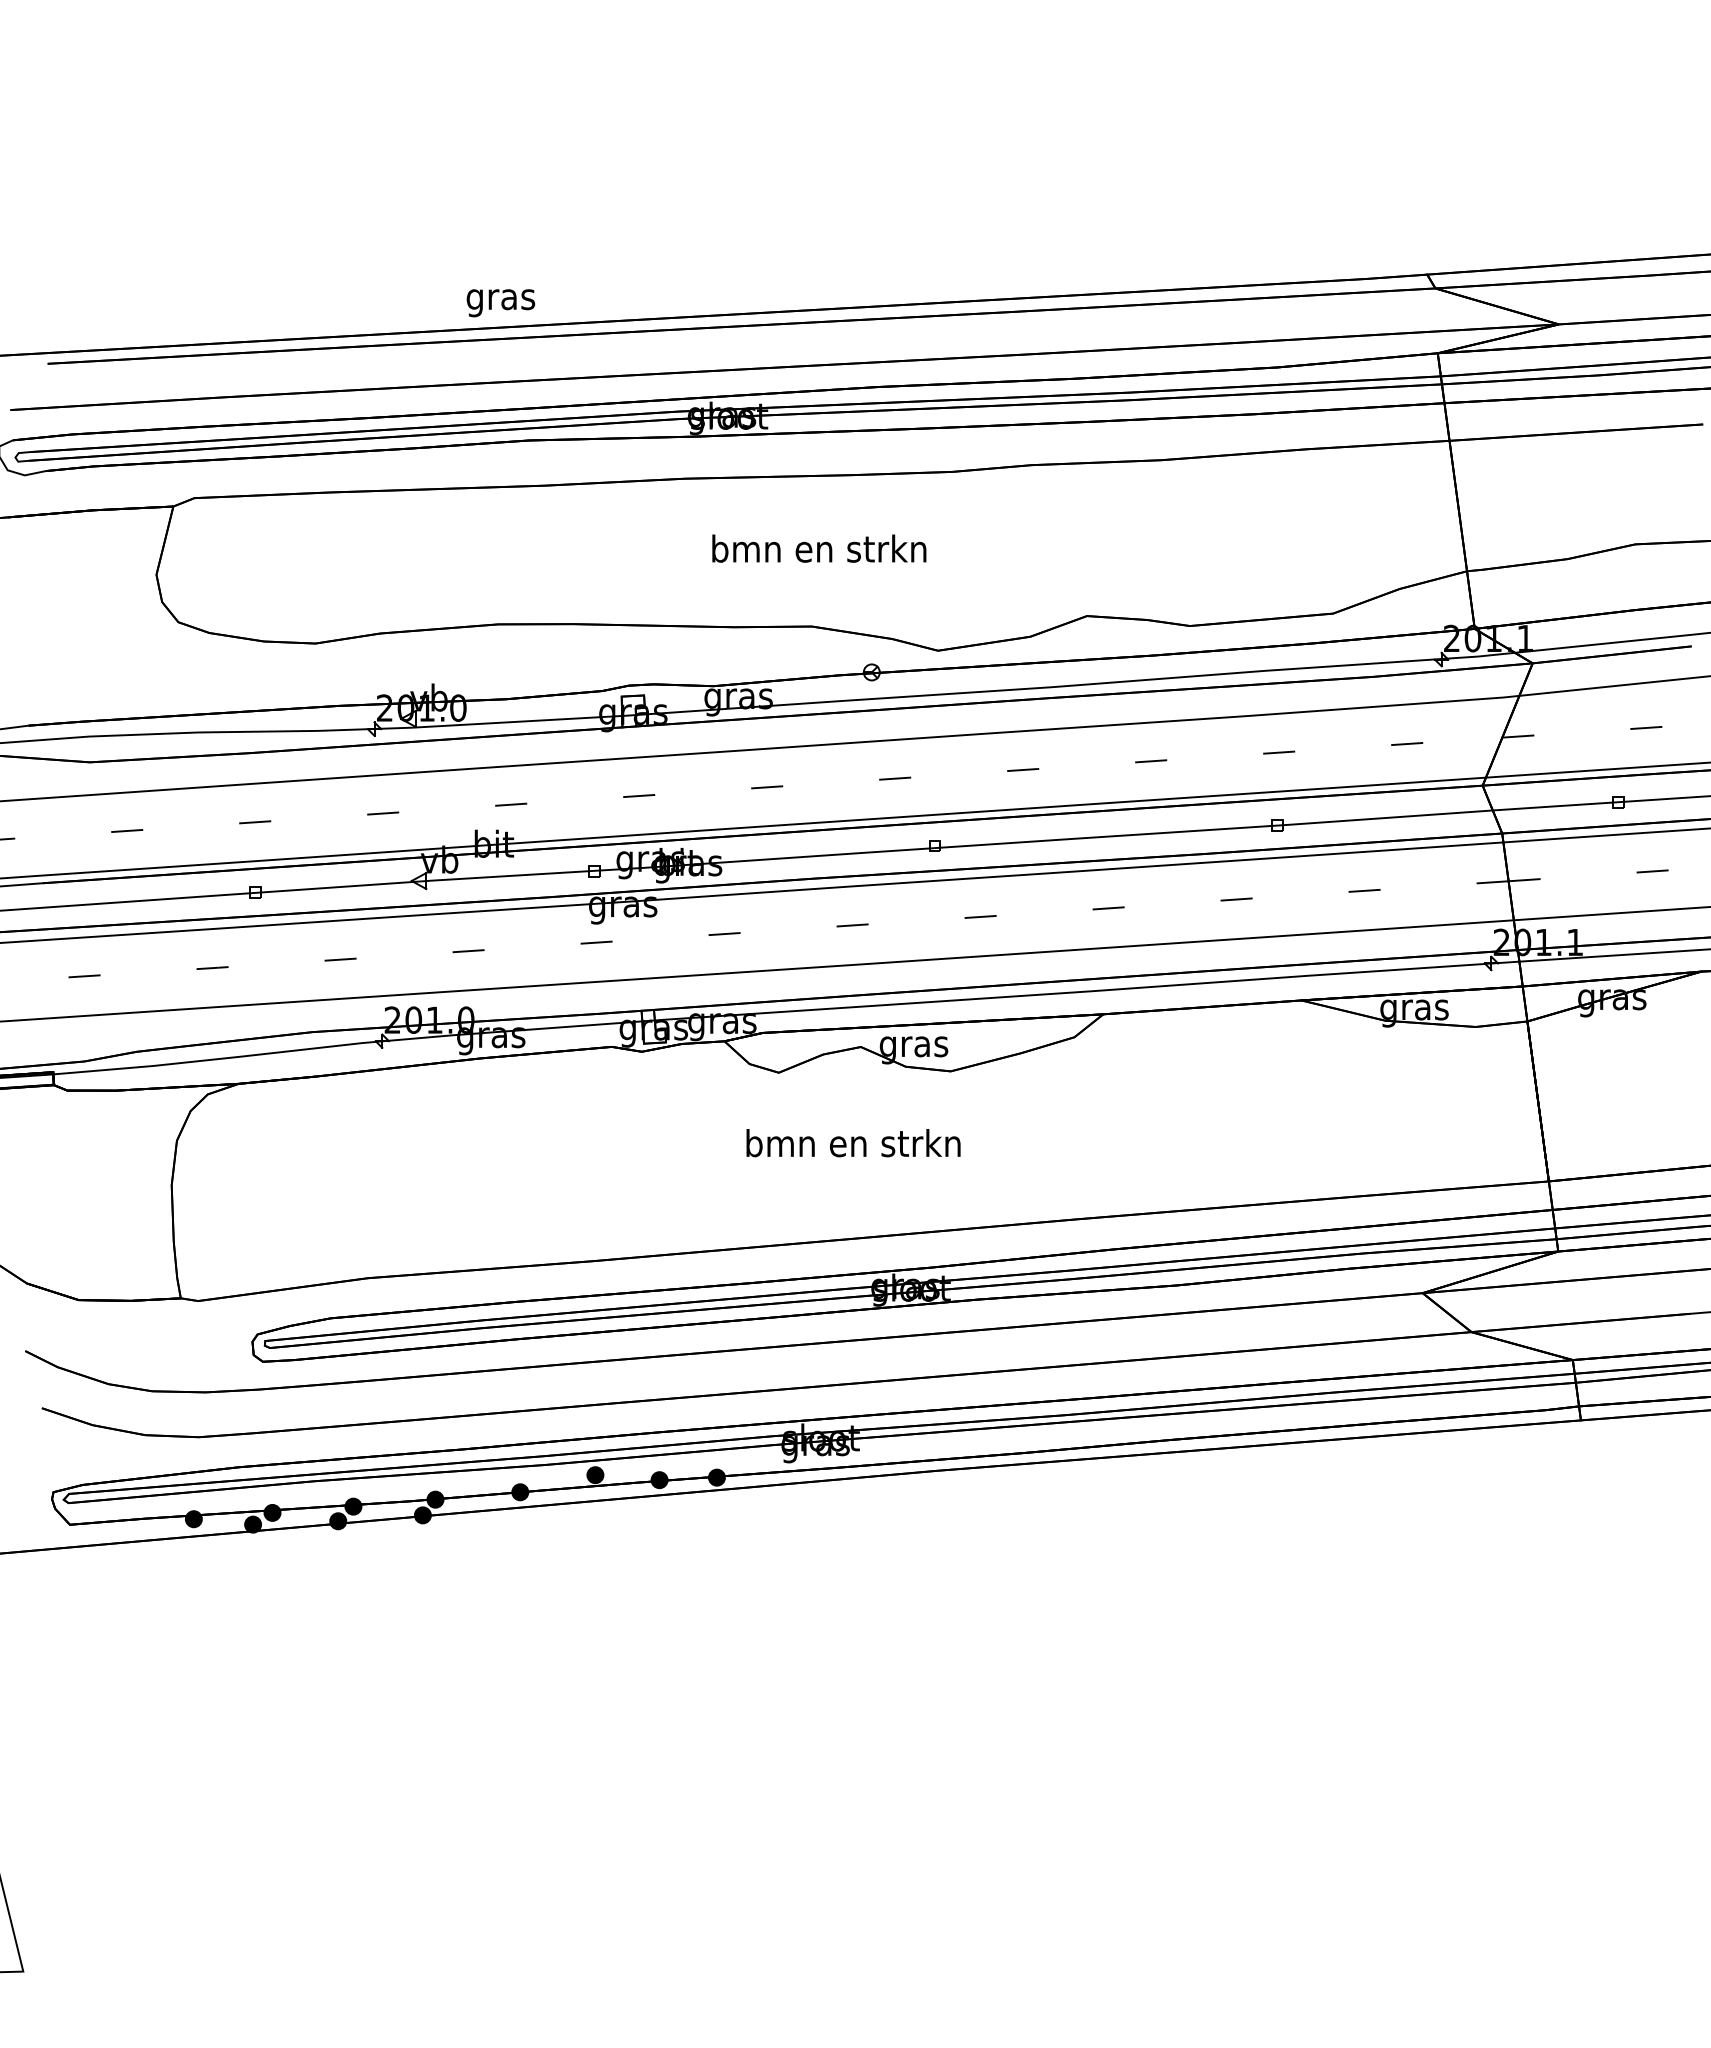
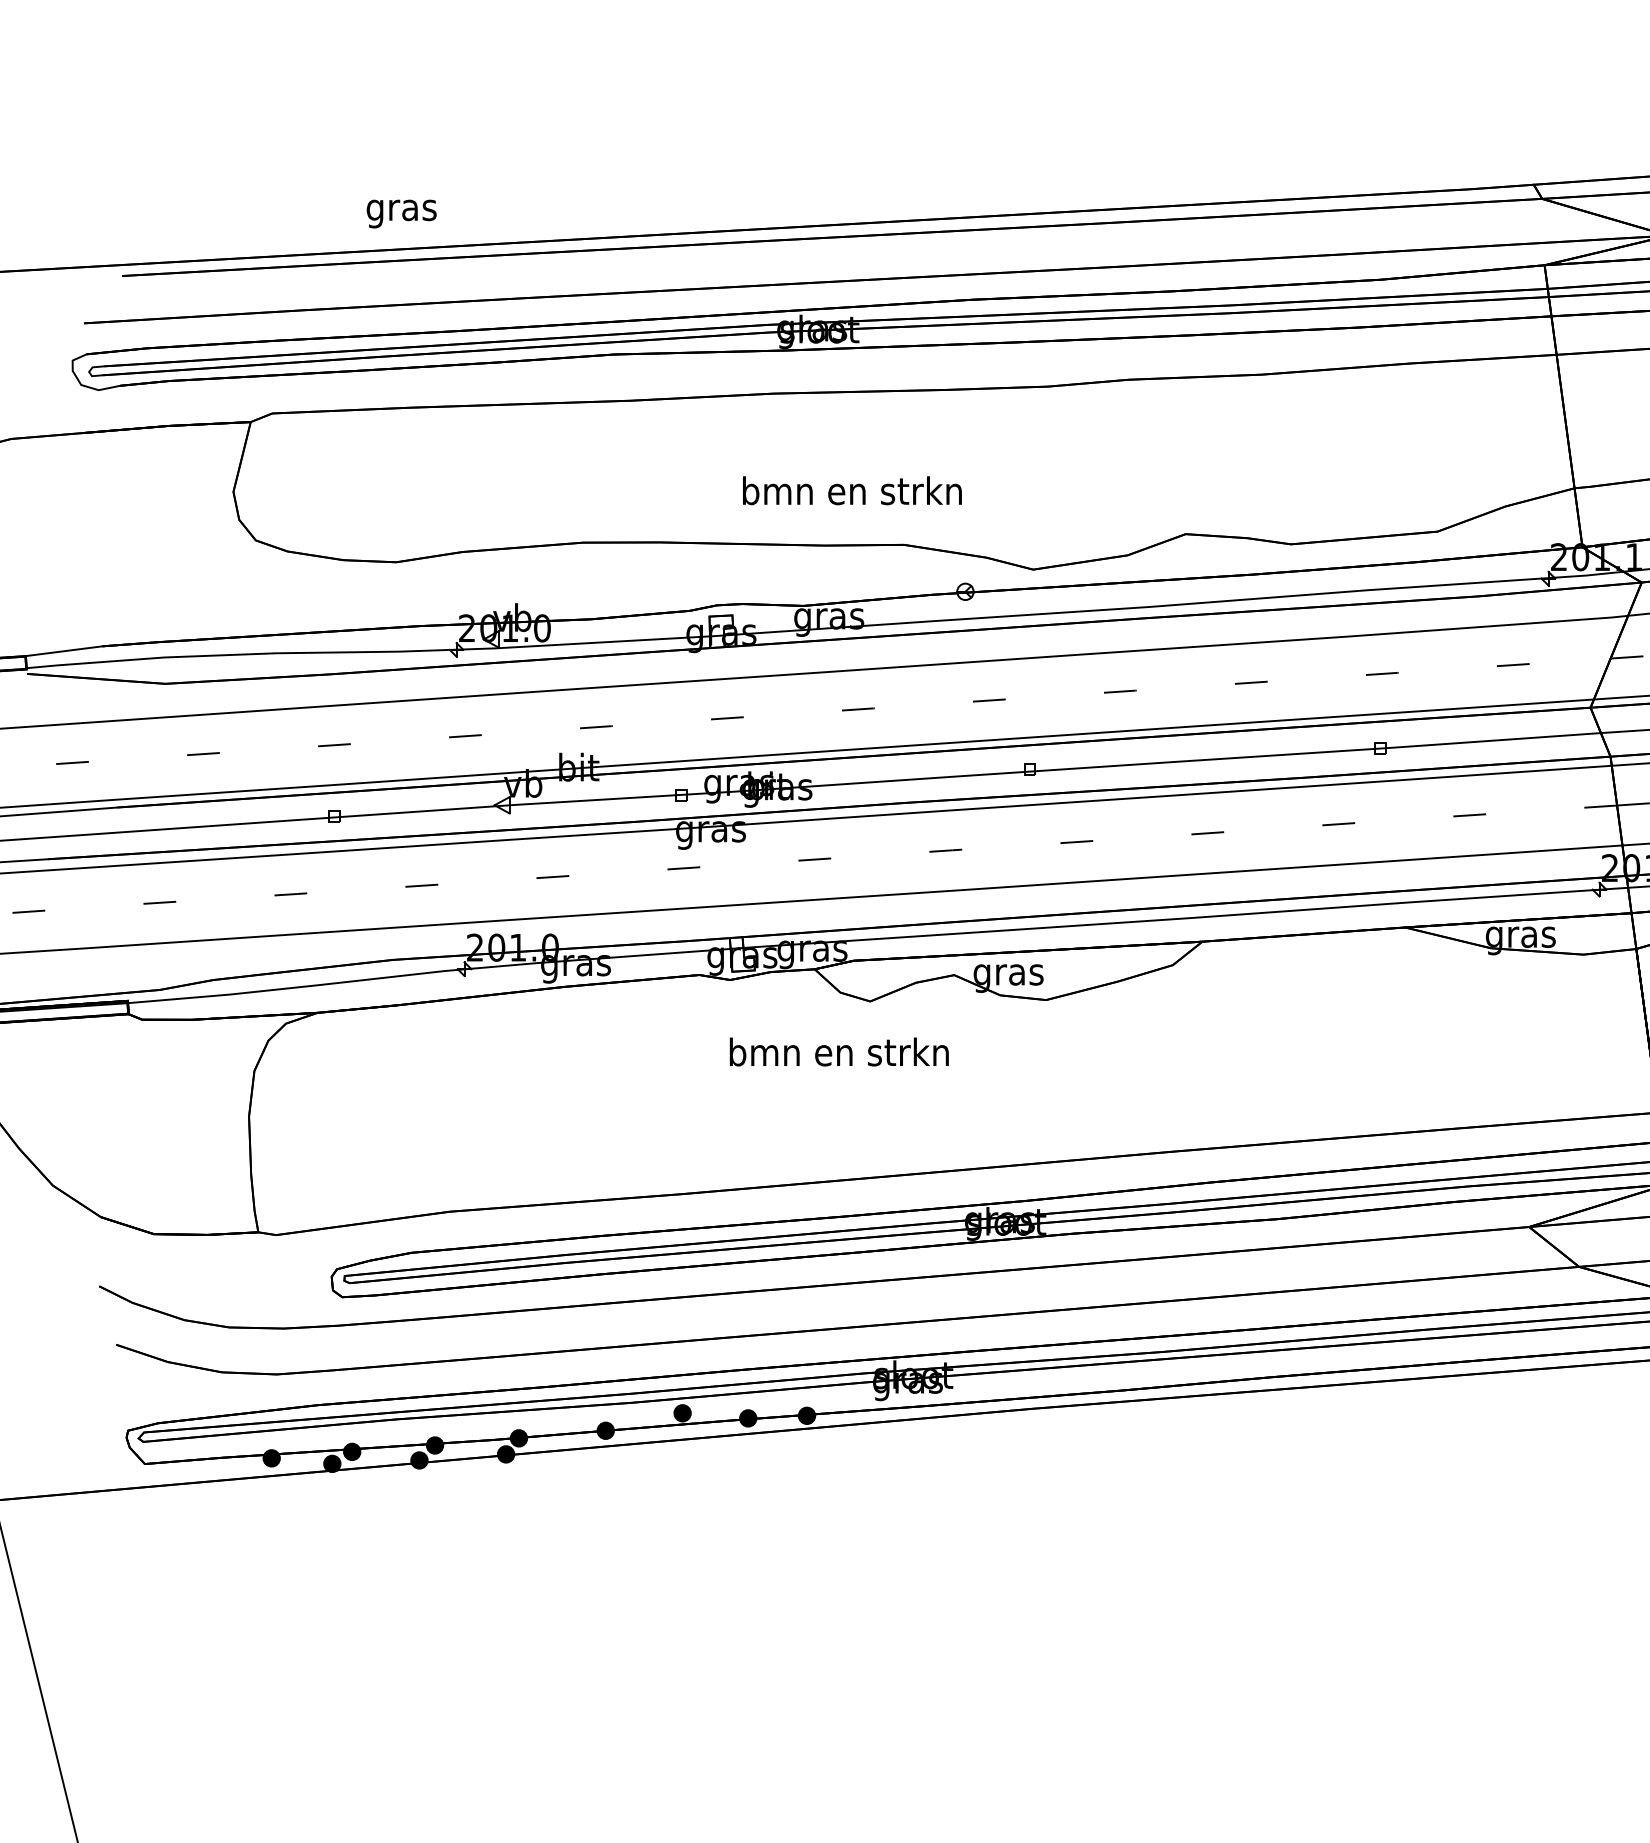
text: (500, 303) -> (401, 214), moved
text: (819, 548) -> (852, 490), moved
text: (853, 1143) -> (839, 1052), moved

